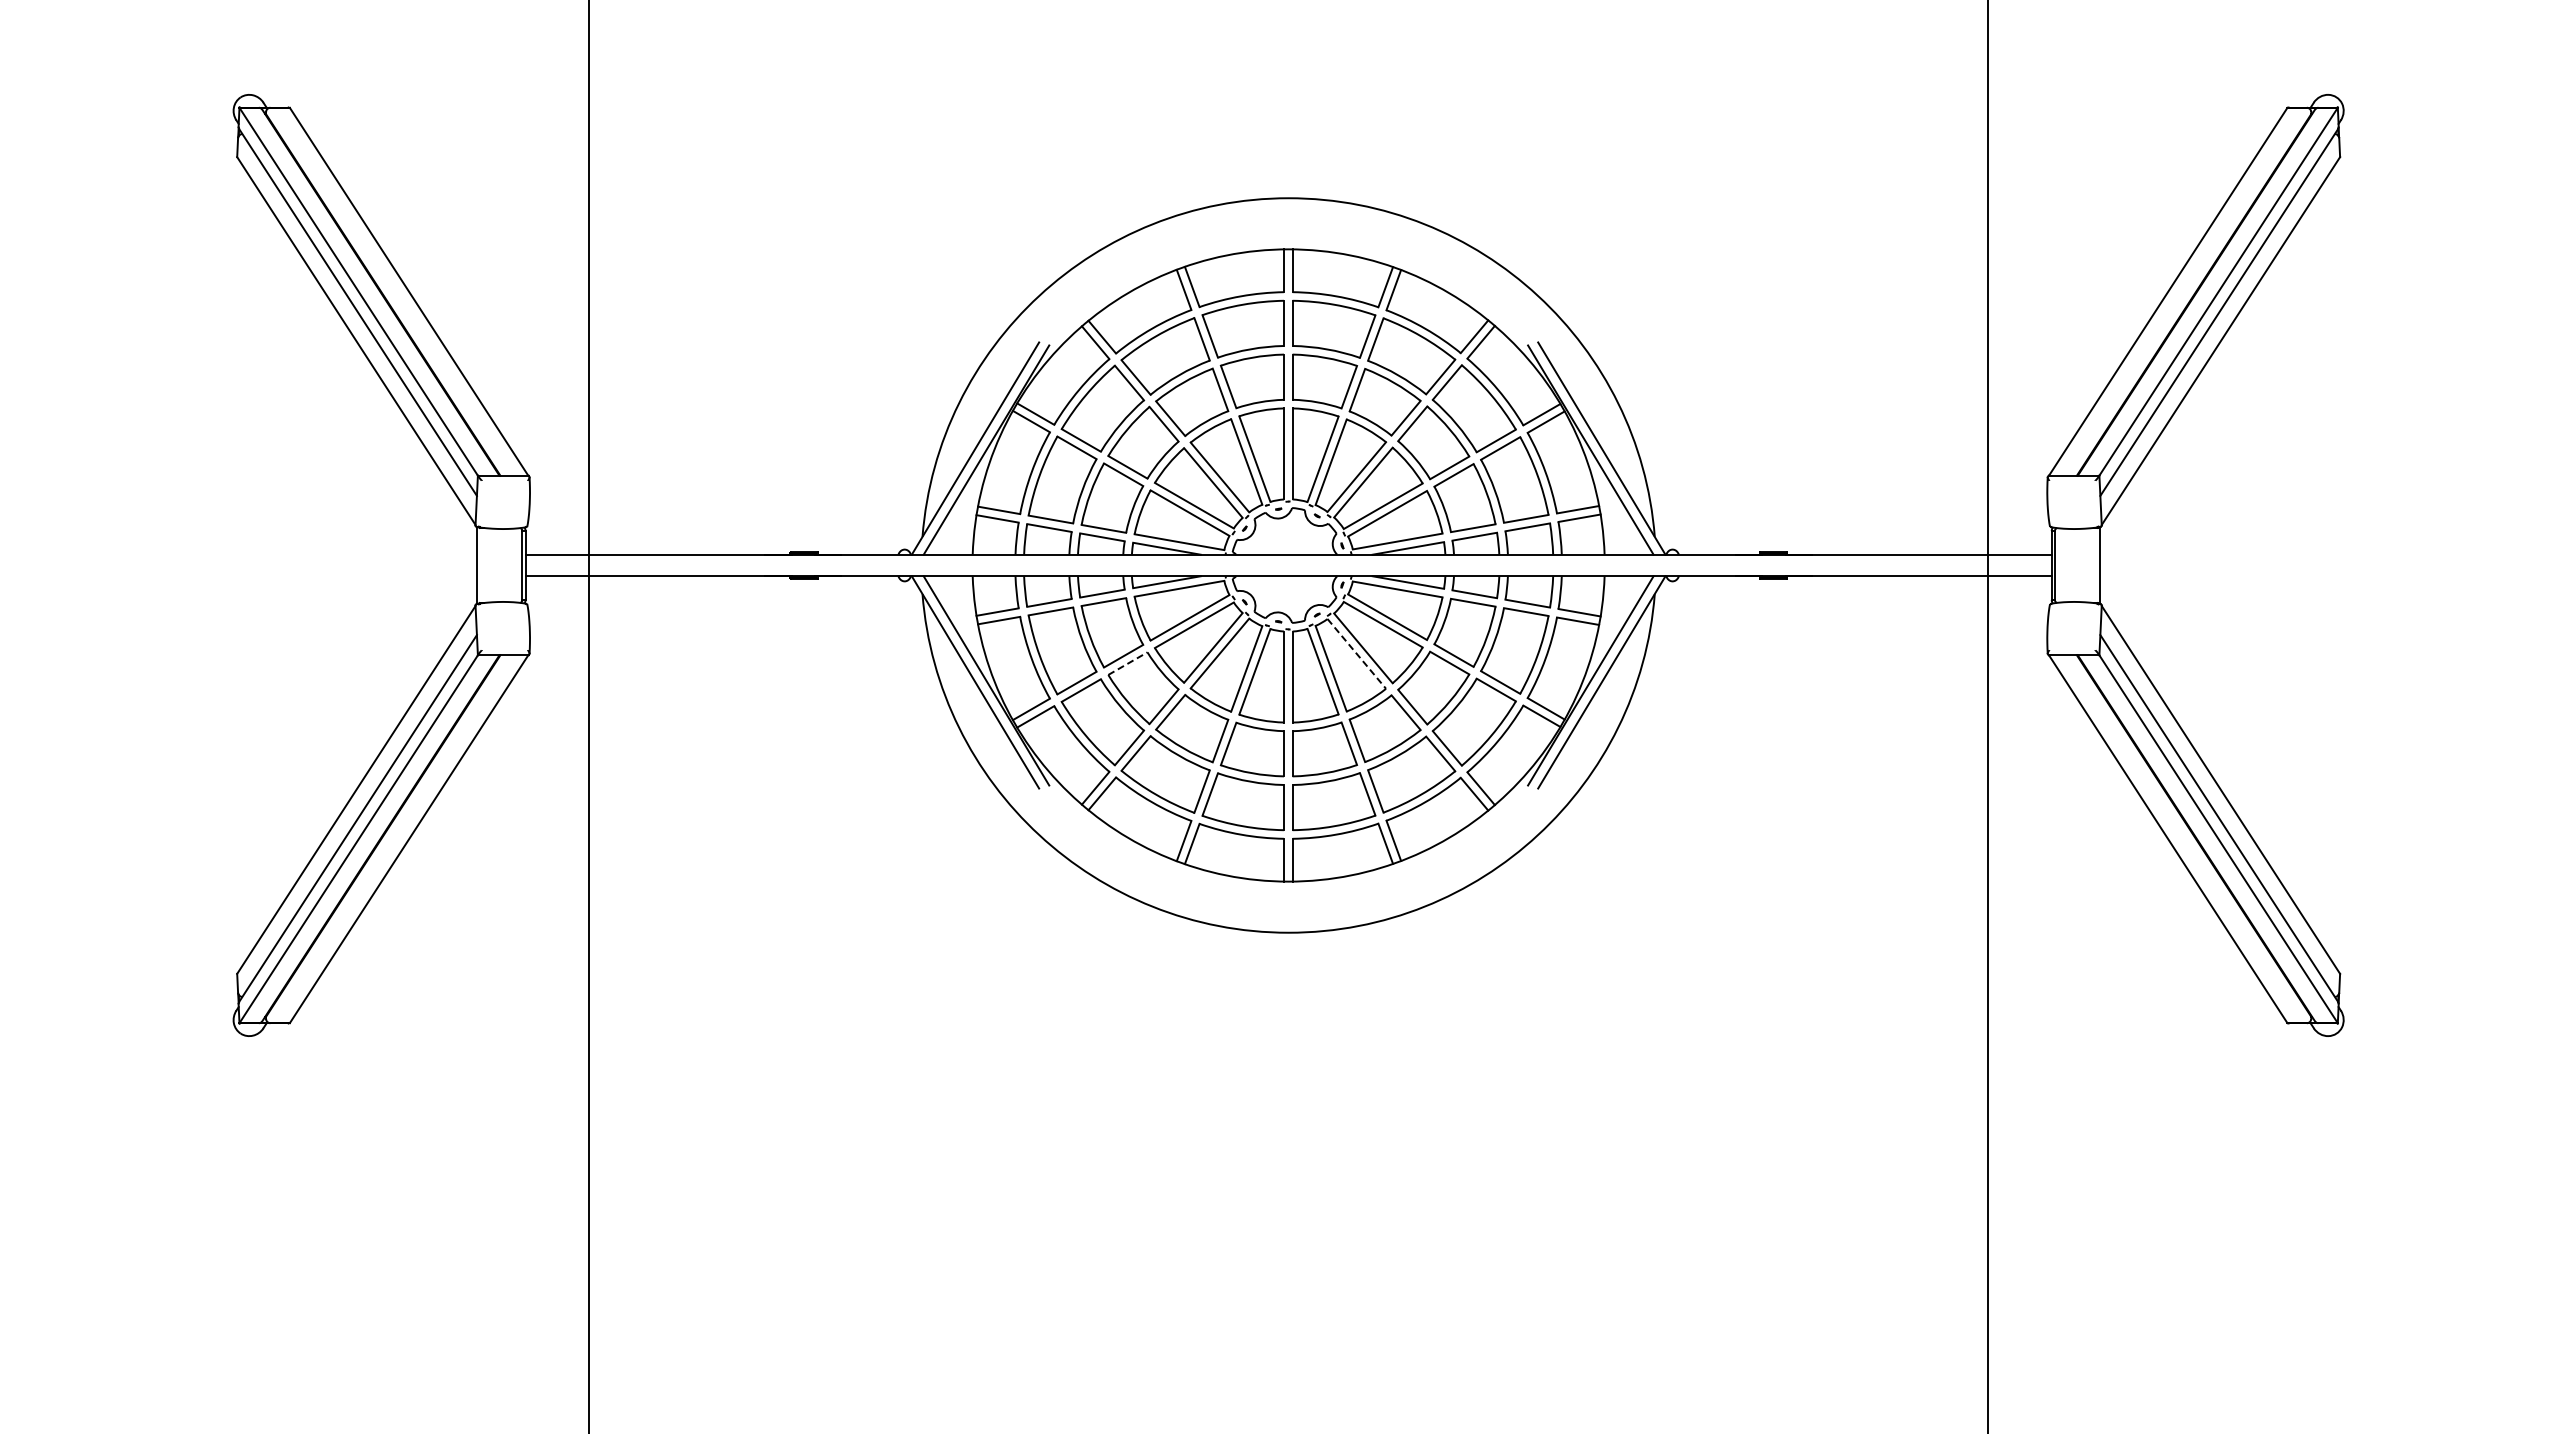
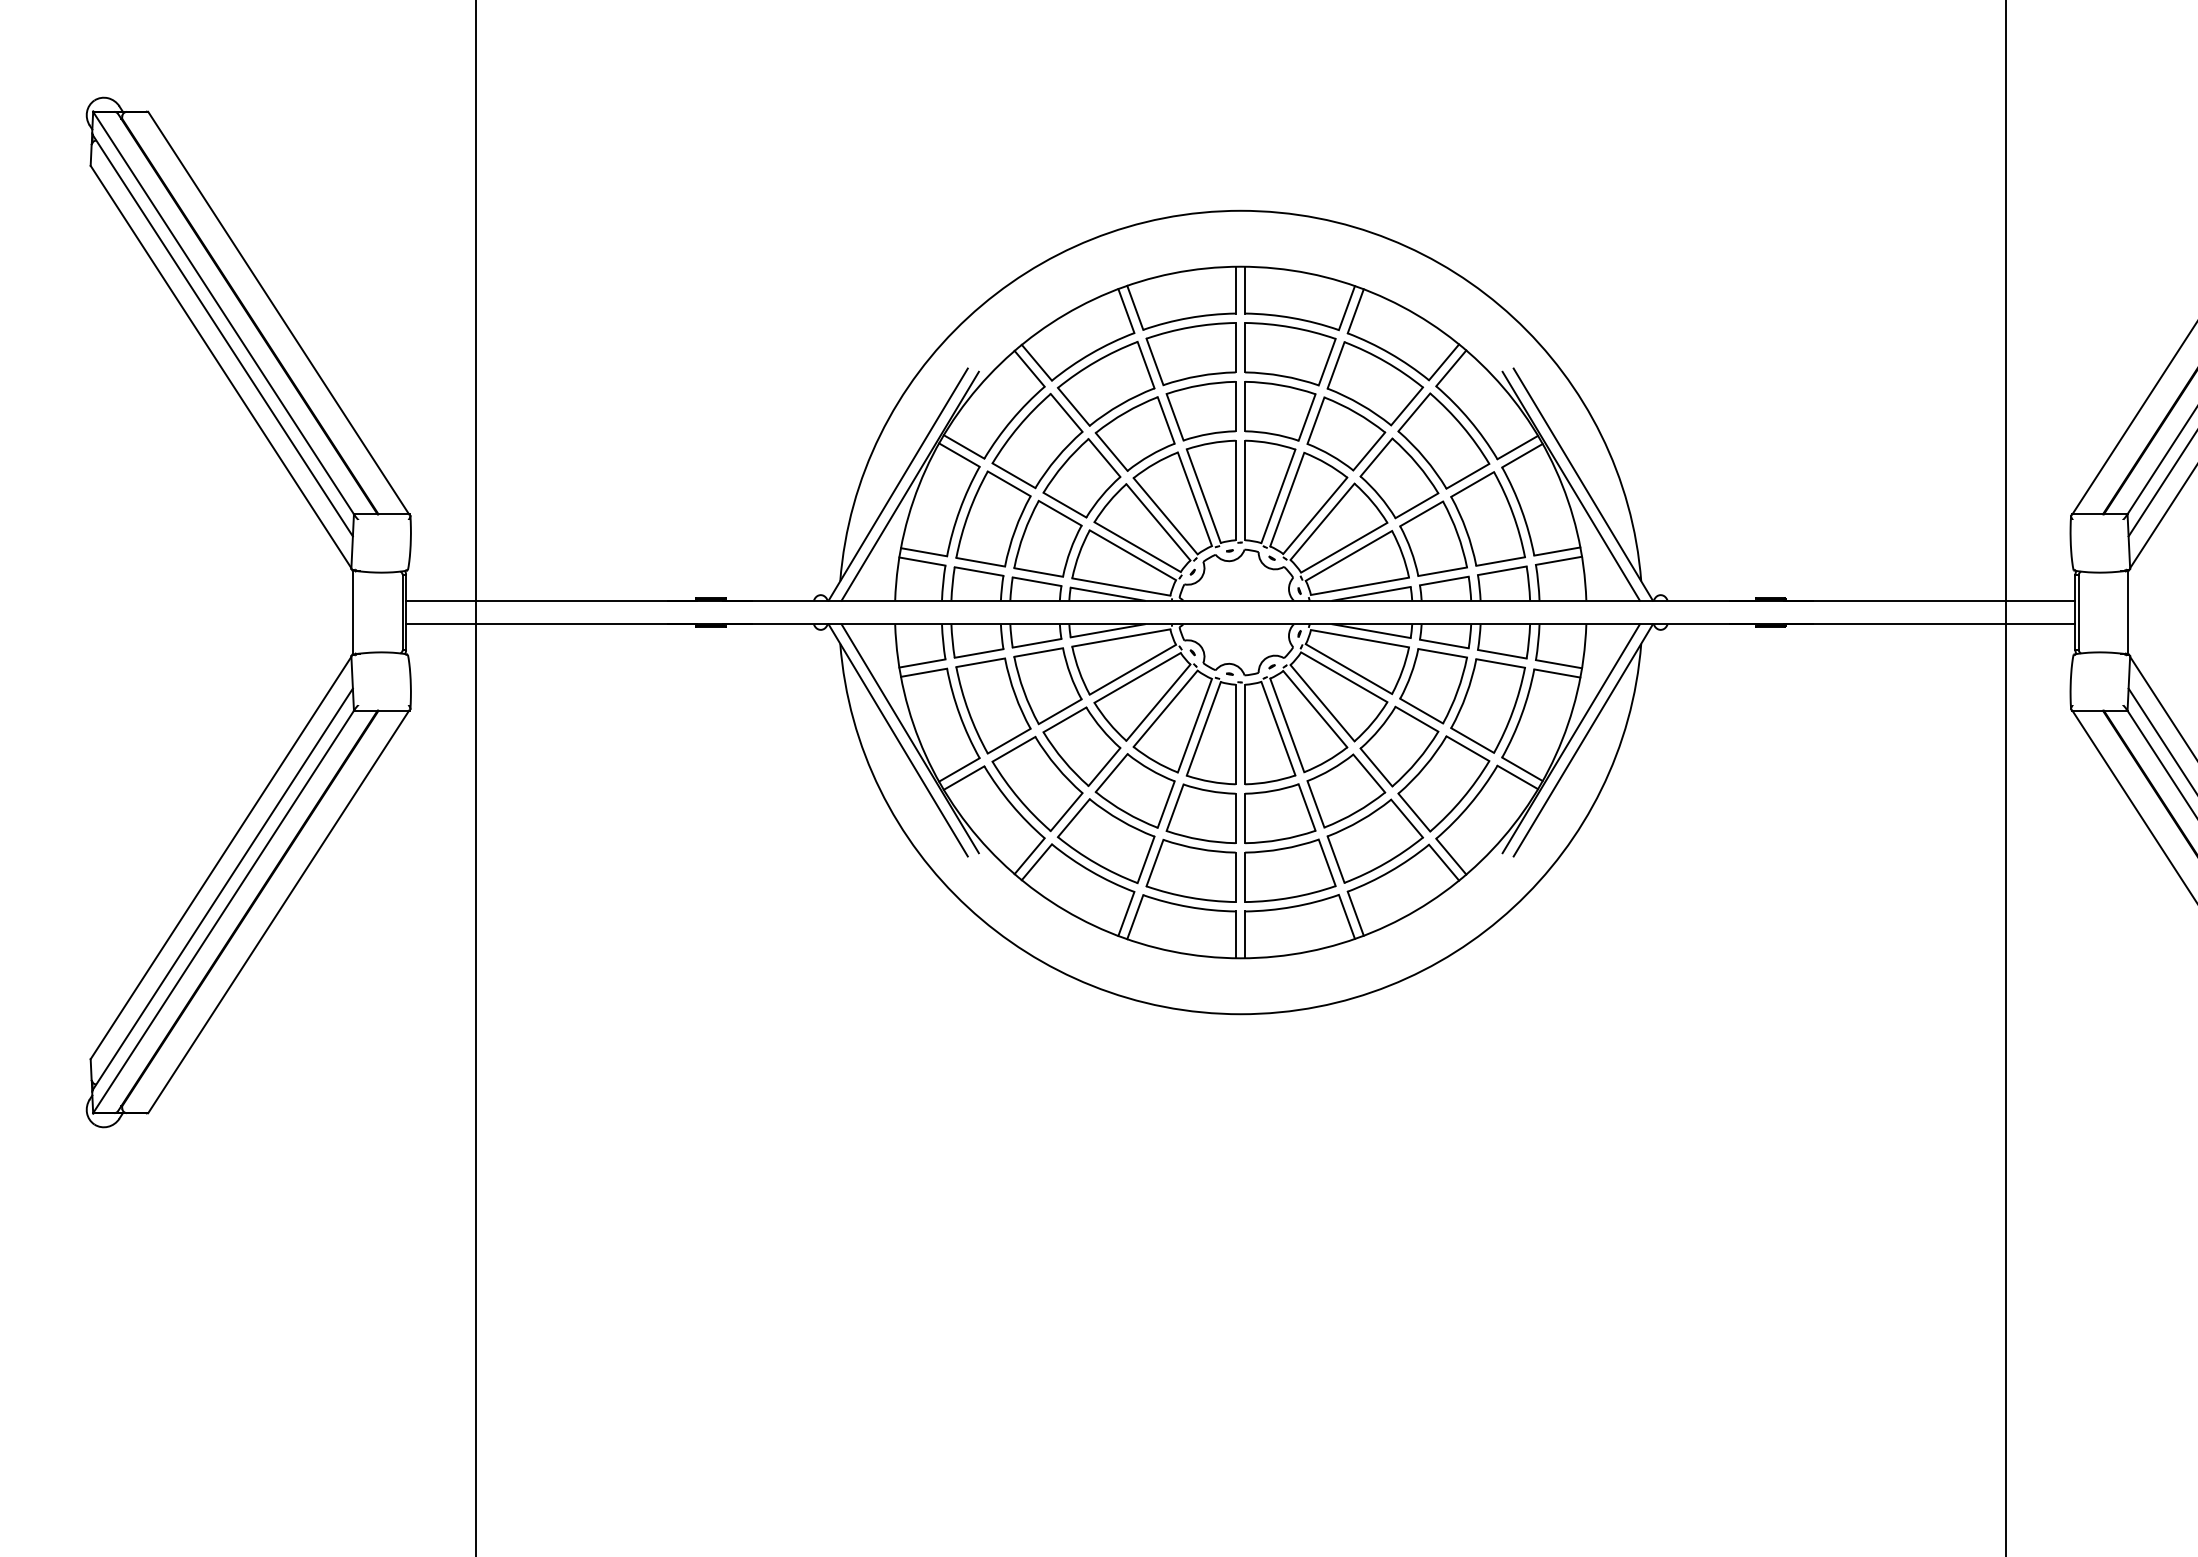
line: (1356, 653) -> (1314, 708), dashed -> solid
line: (1127, 663) -> (1064, 719), dashed -> solid

